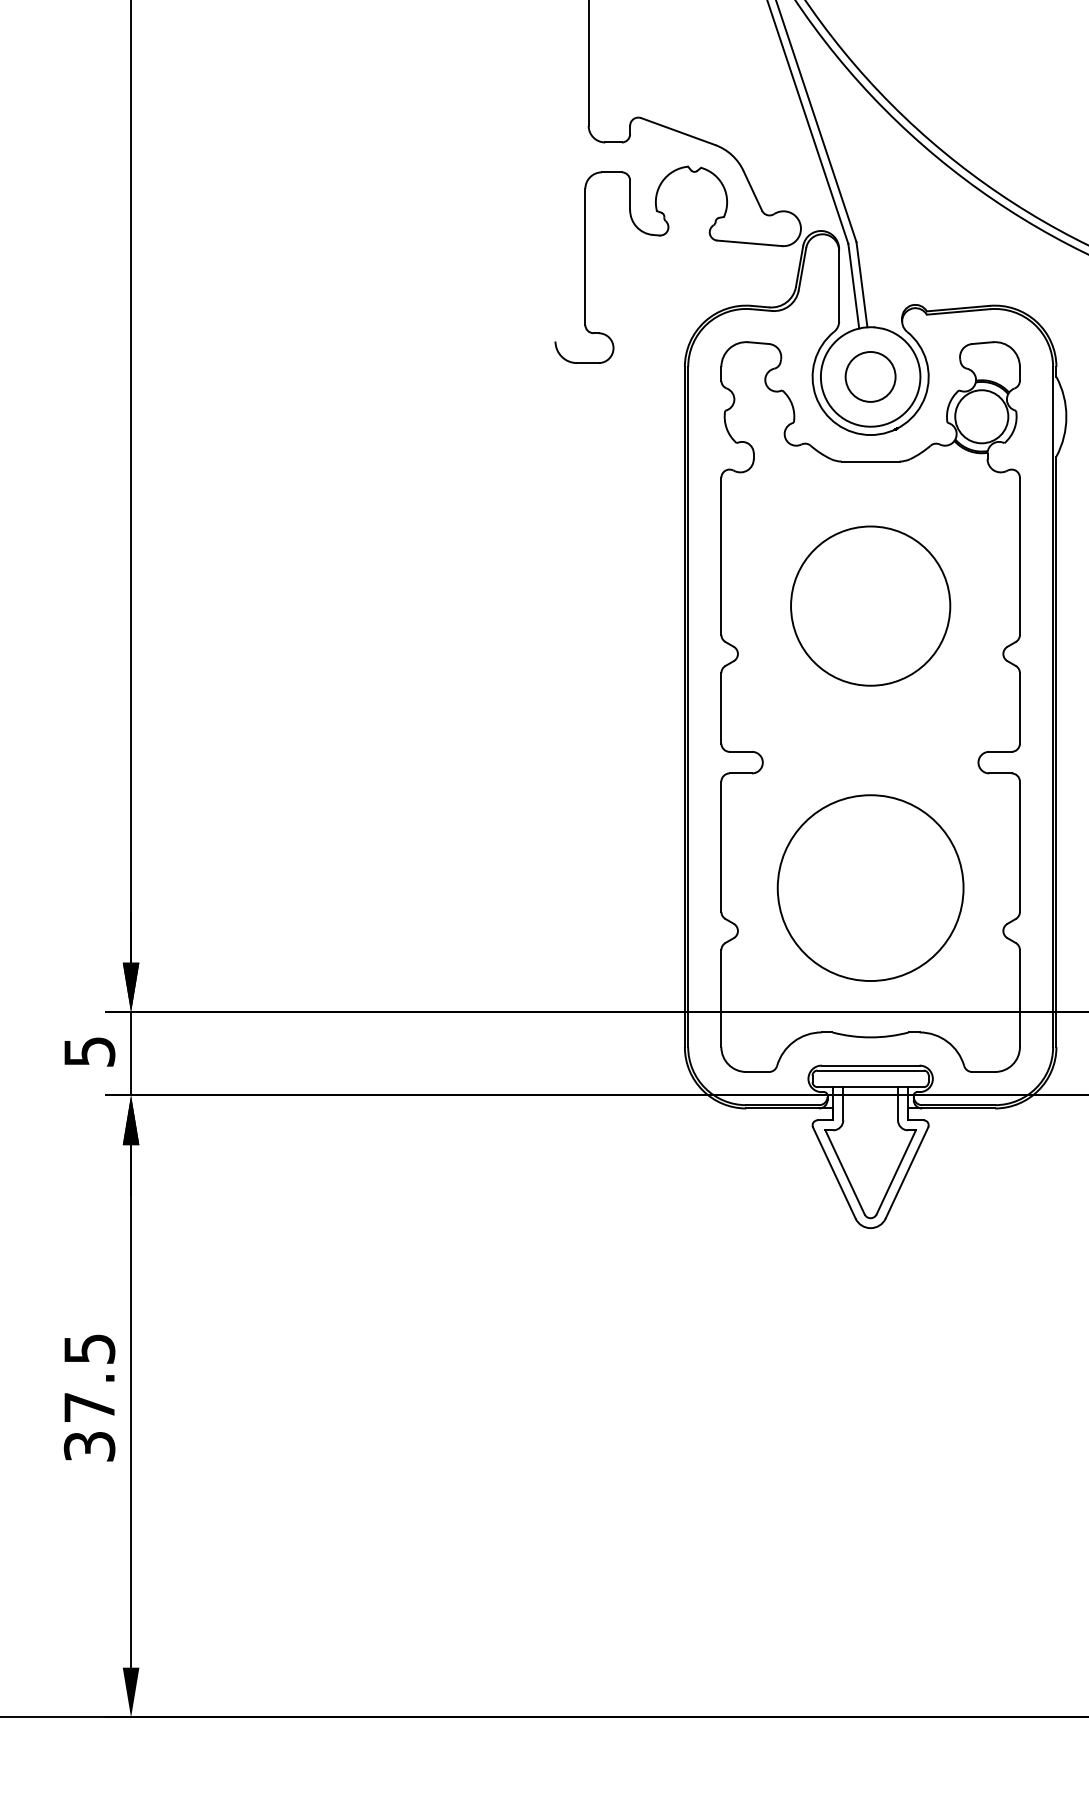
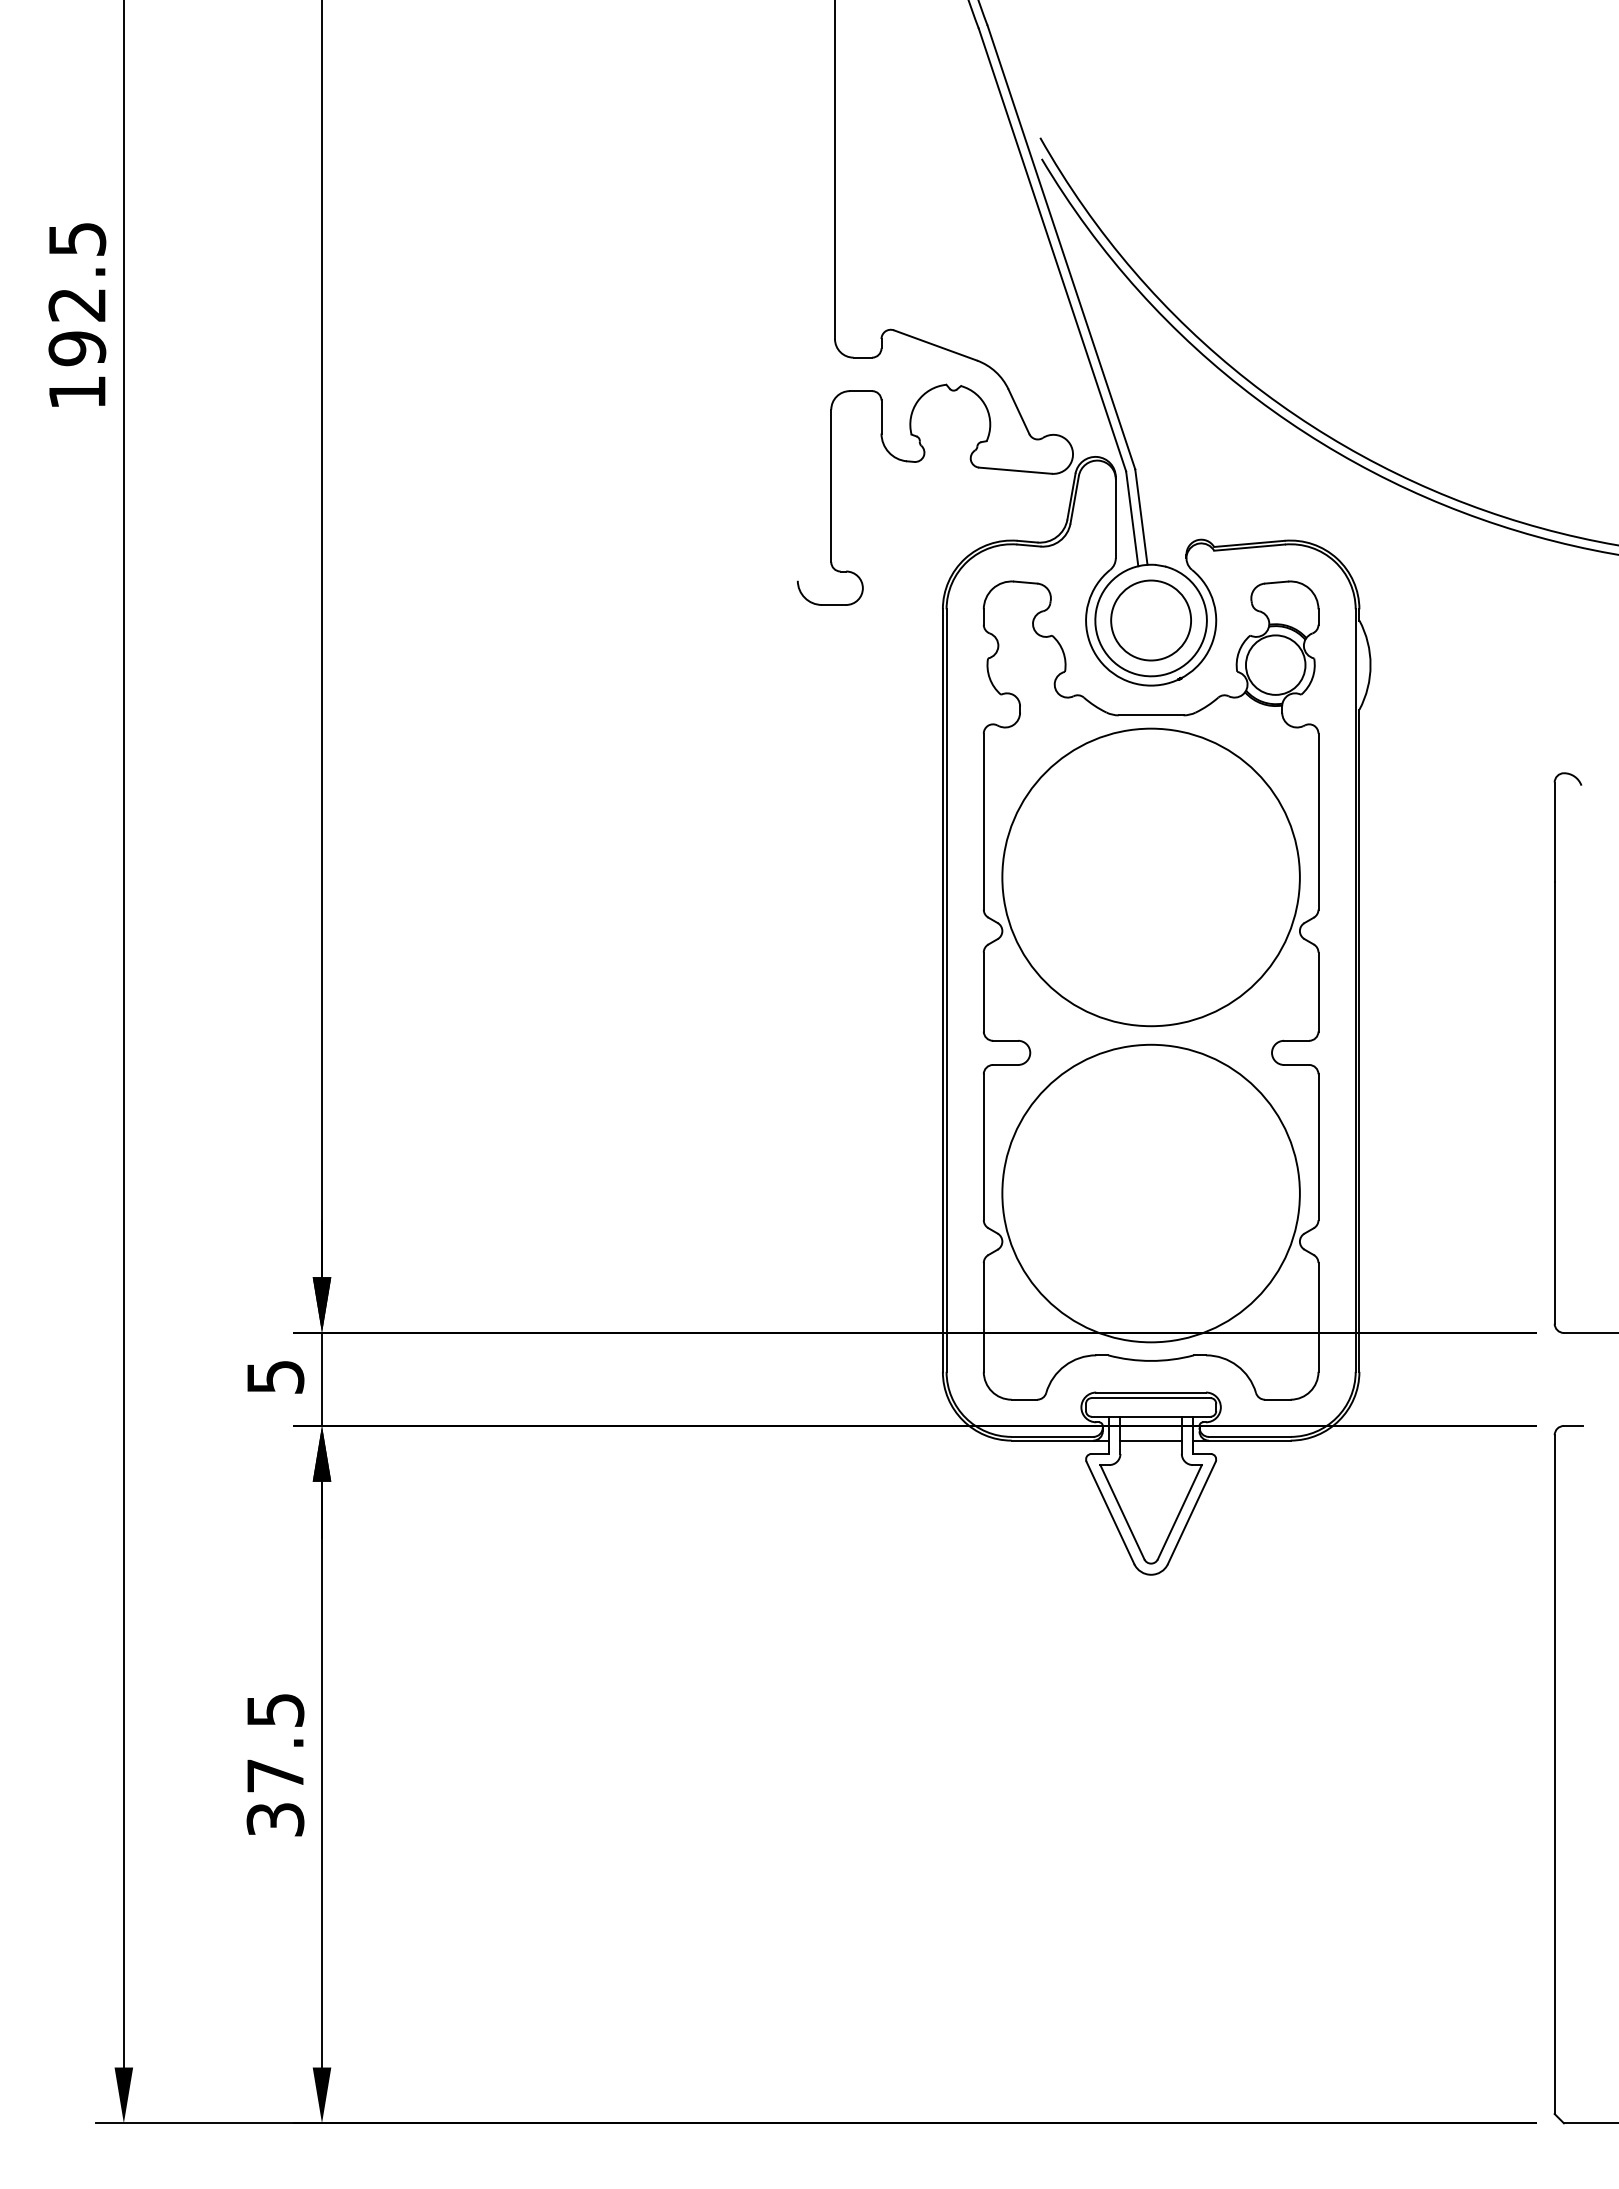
circle: (870, 376) -> (1150, 620), size x1.43
circle: (870, 606) -> (1150, 877), size x1.67
circle: (870, 888) -> (1150, 1193), size x1.43
line: (870, 1108) -> (1150, 1440), added

